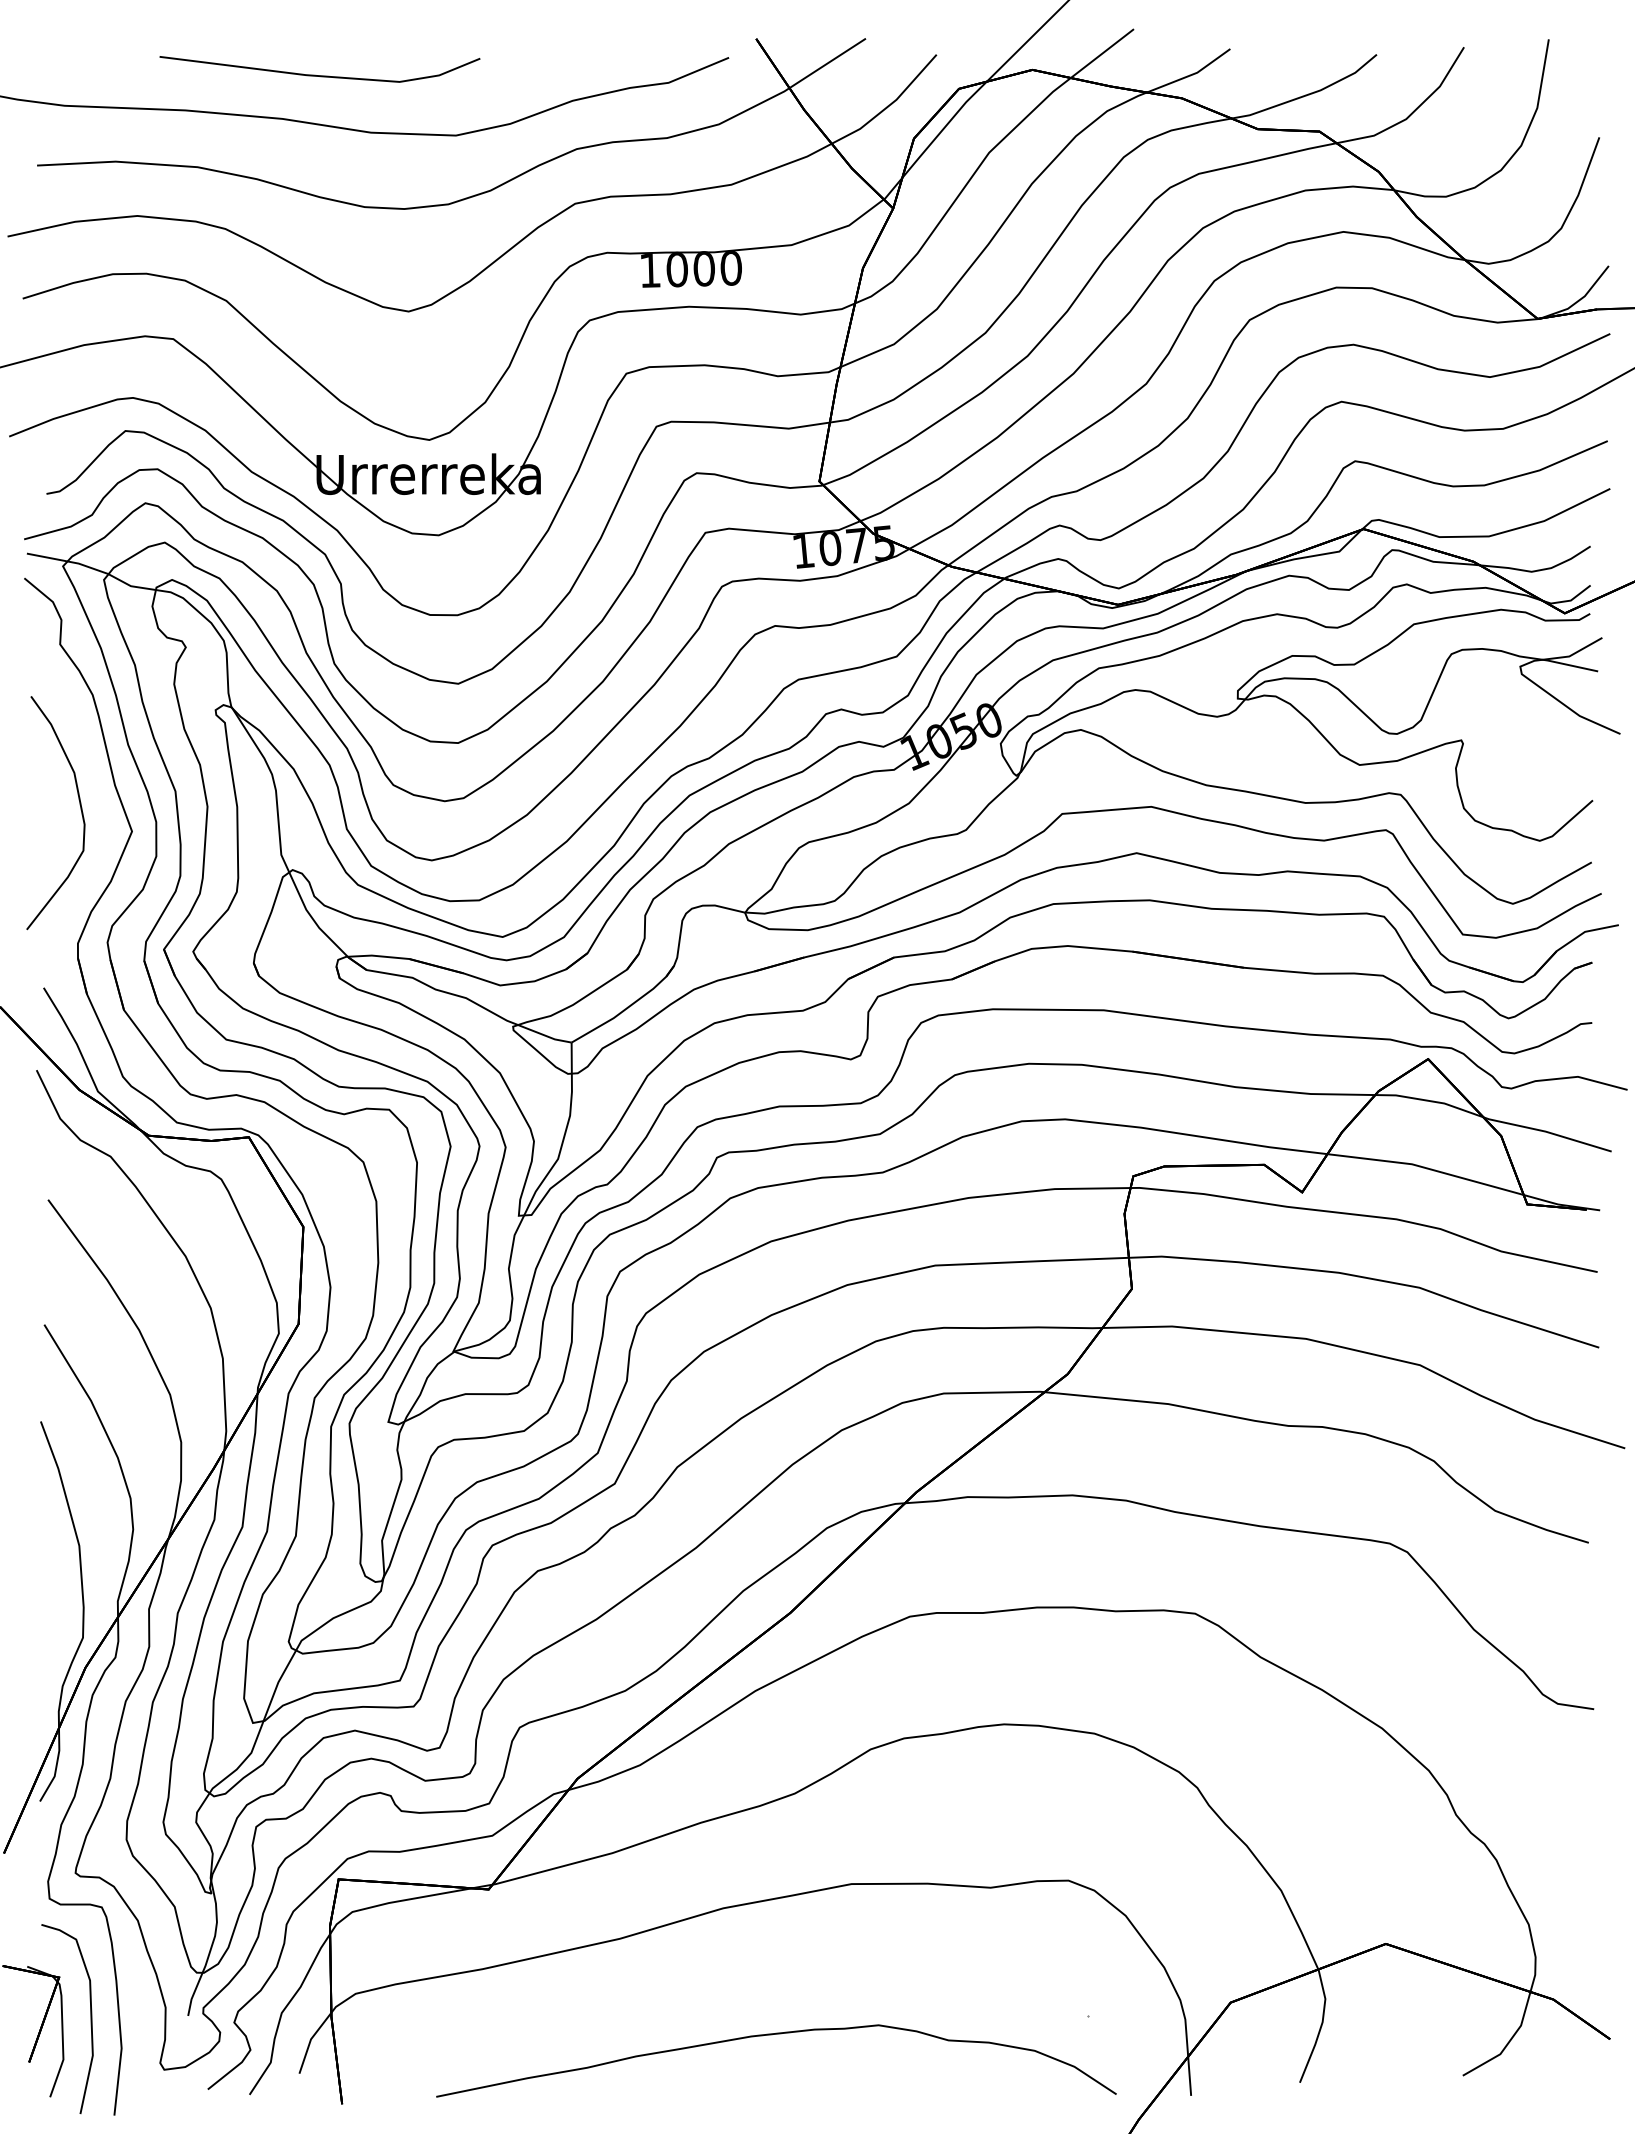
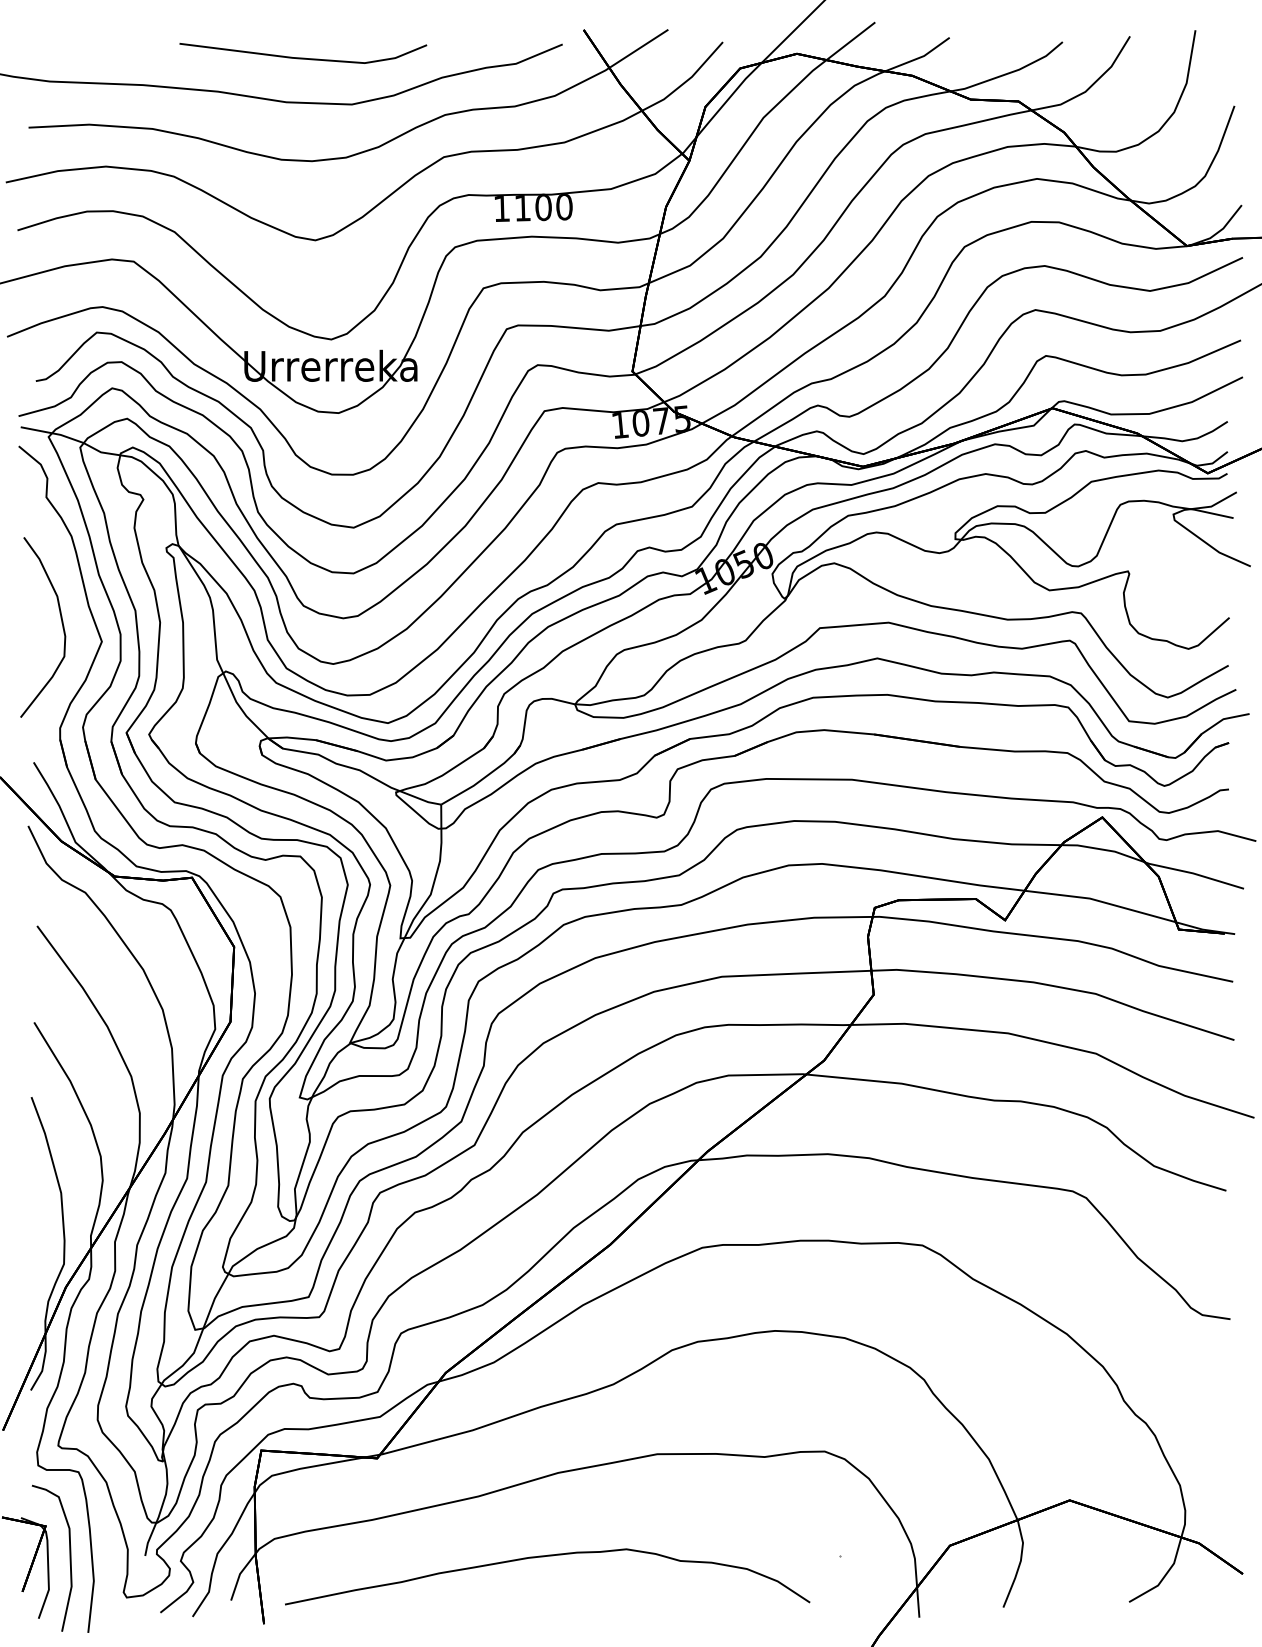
line: (319, 75) -> (302, 58), moved
text: (676, 269) -> (522, 207), 1000 -> 1100
curve: (772, 2035) -> (544, 1557), moved

